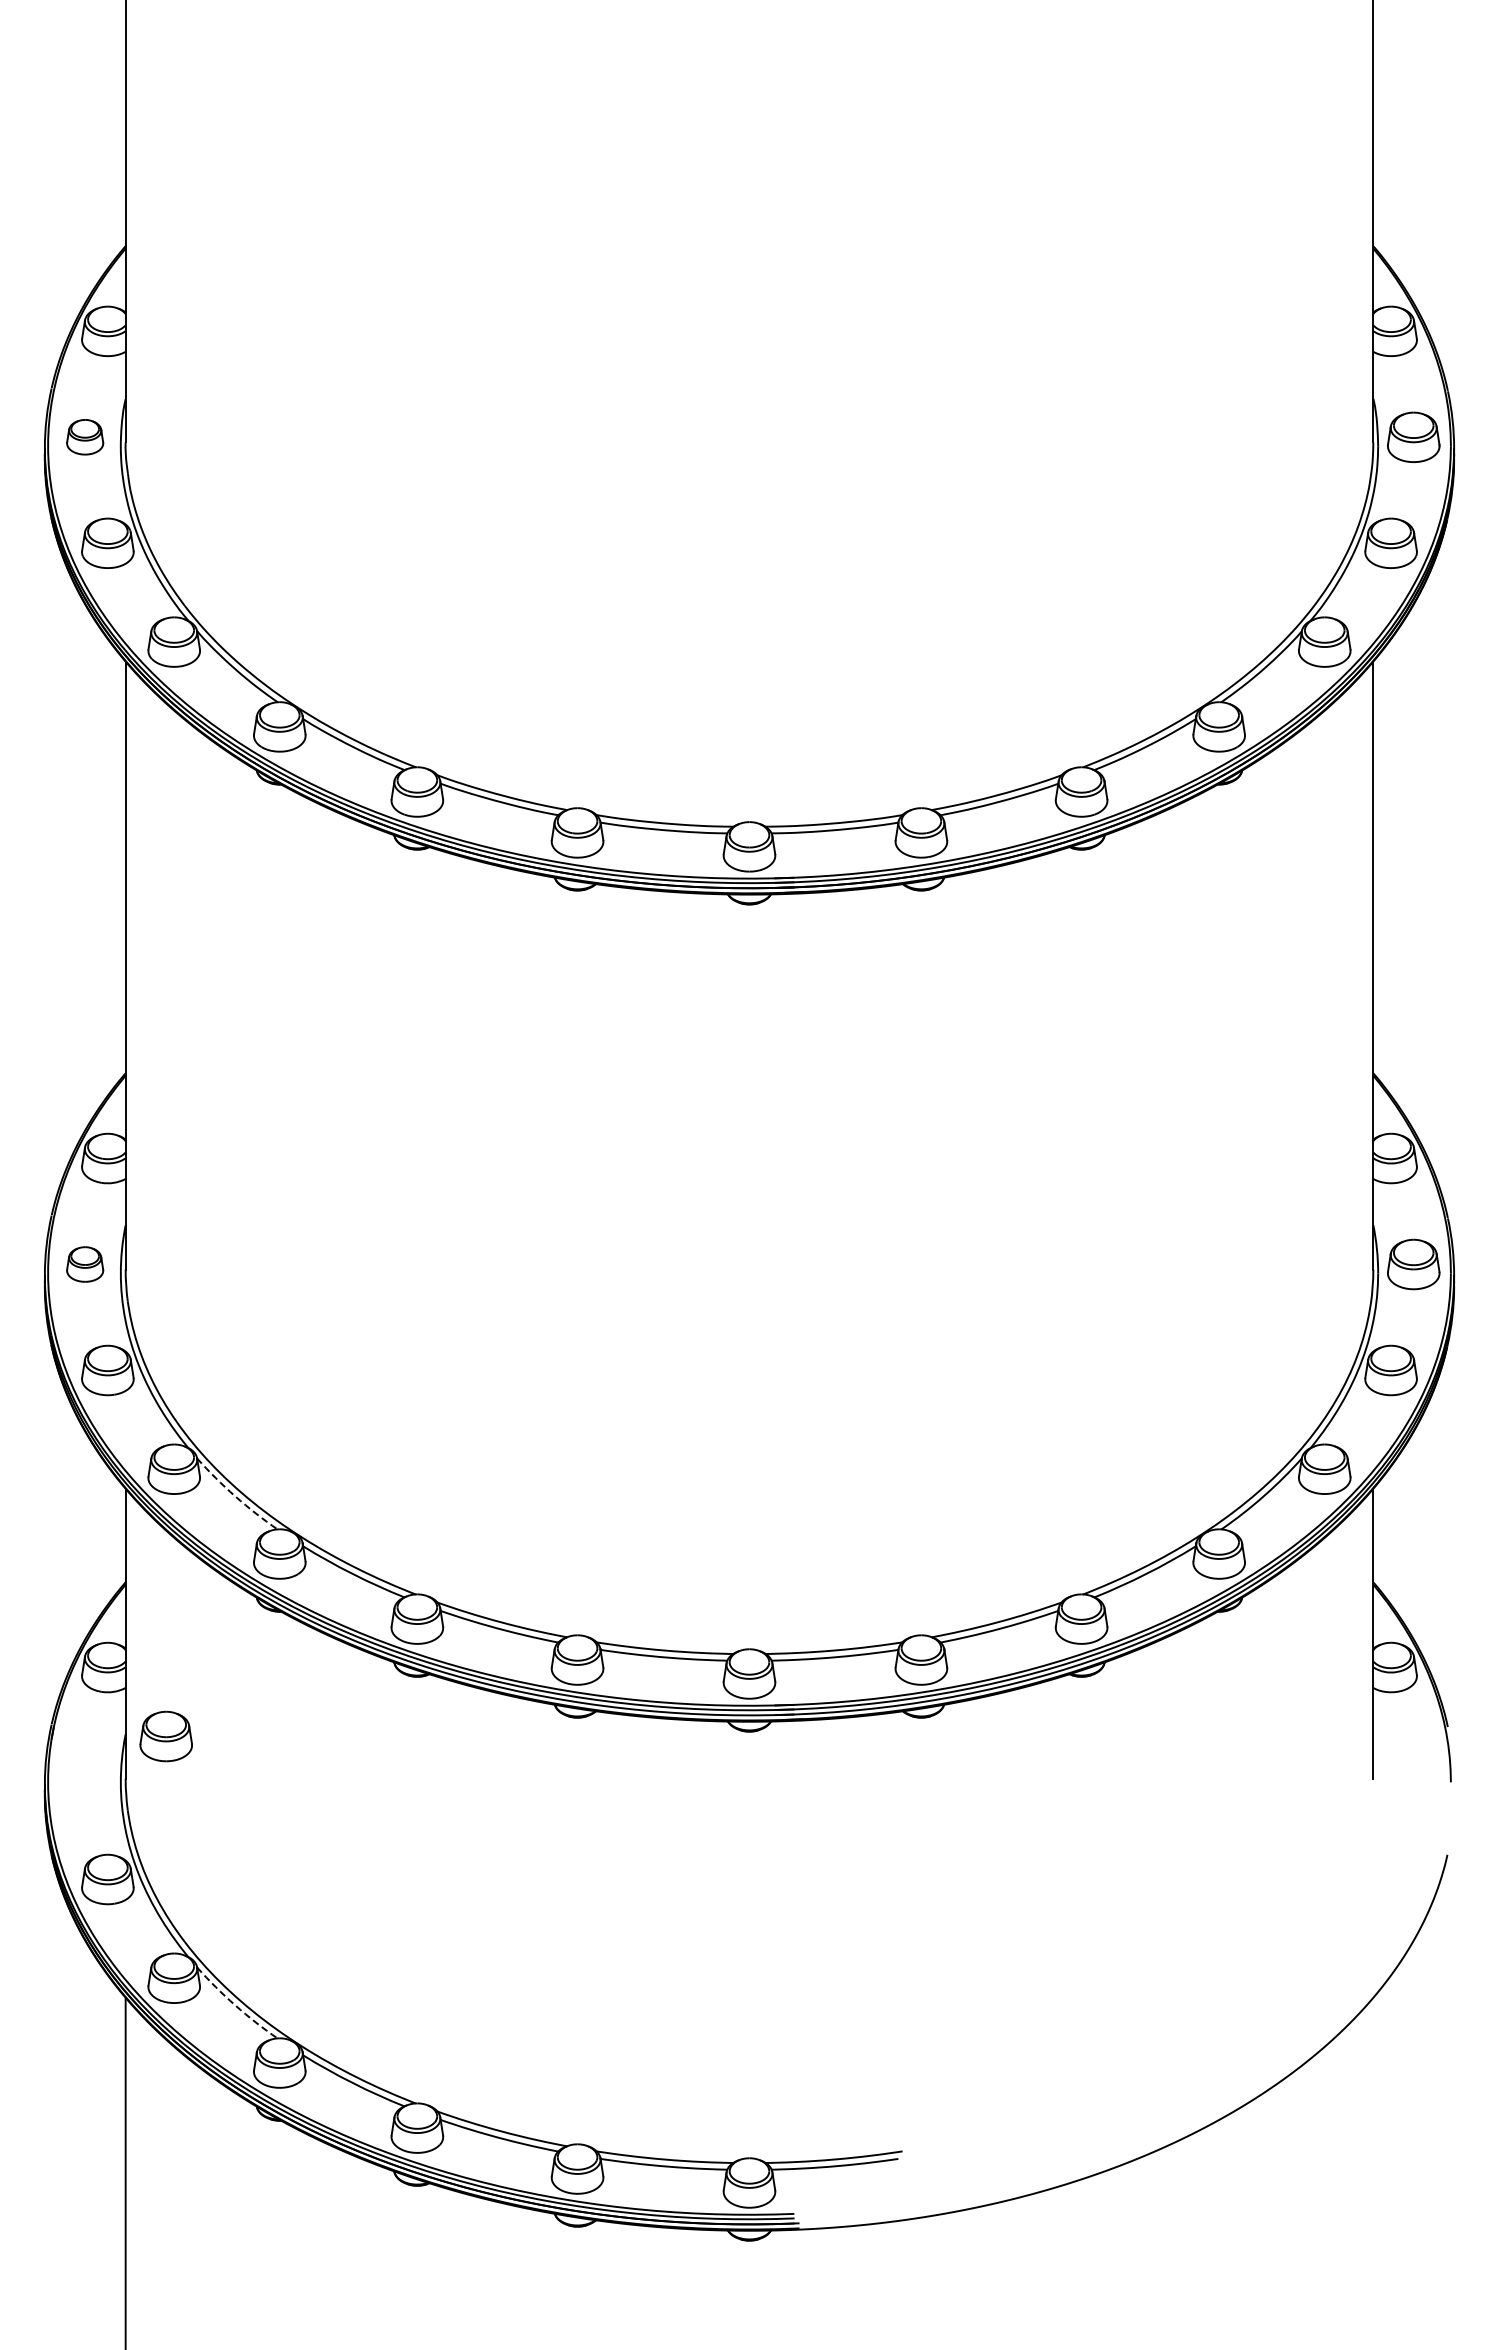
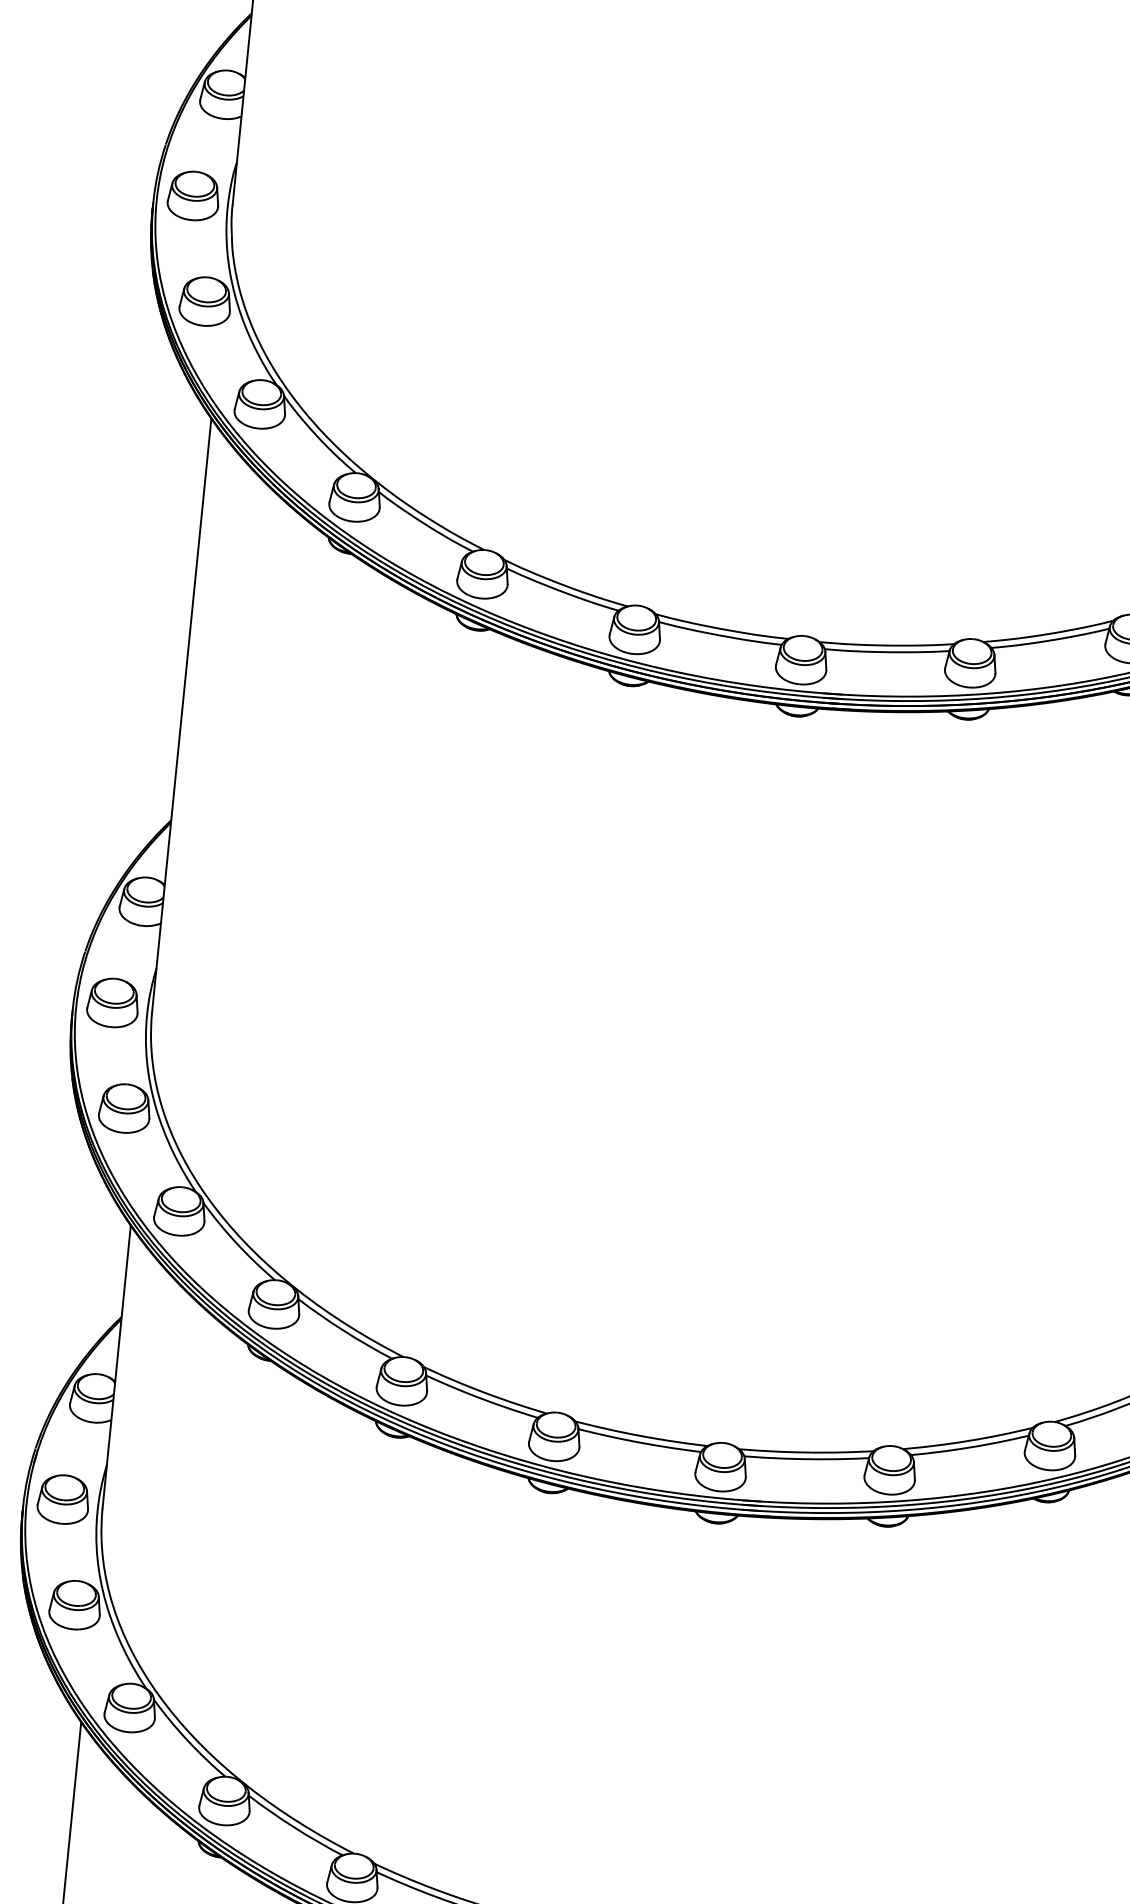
part: (84, 436) -> (193, 195), size x1.43
part: (84, 1264) -> (112, 1002), size x1.43
arc: (235, 1496) -> (237, 1243), dashed -> solid
part: (165, 1736) -> (62, 1499), moved
arc: (235, 2005) -> (187, 1740), dashed -> solid

